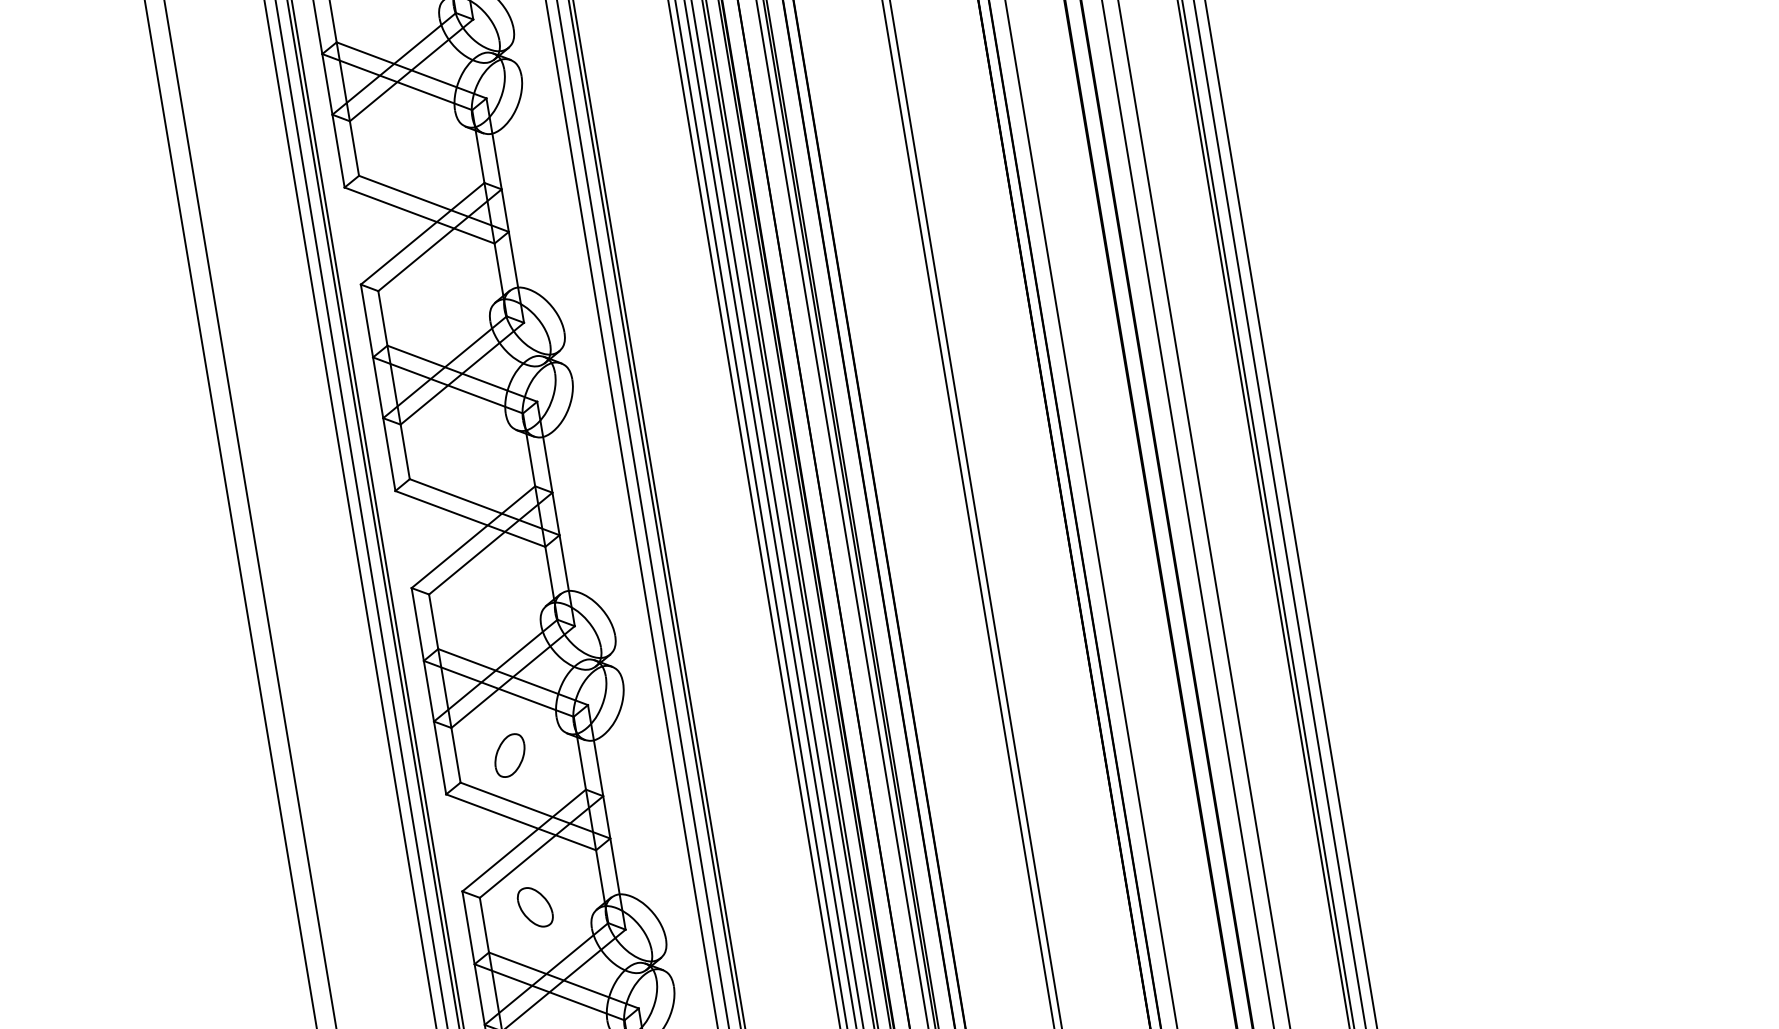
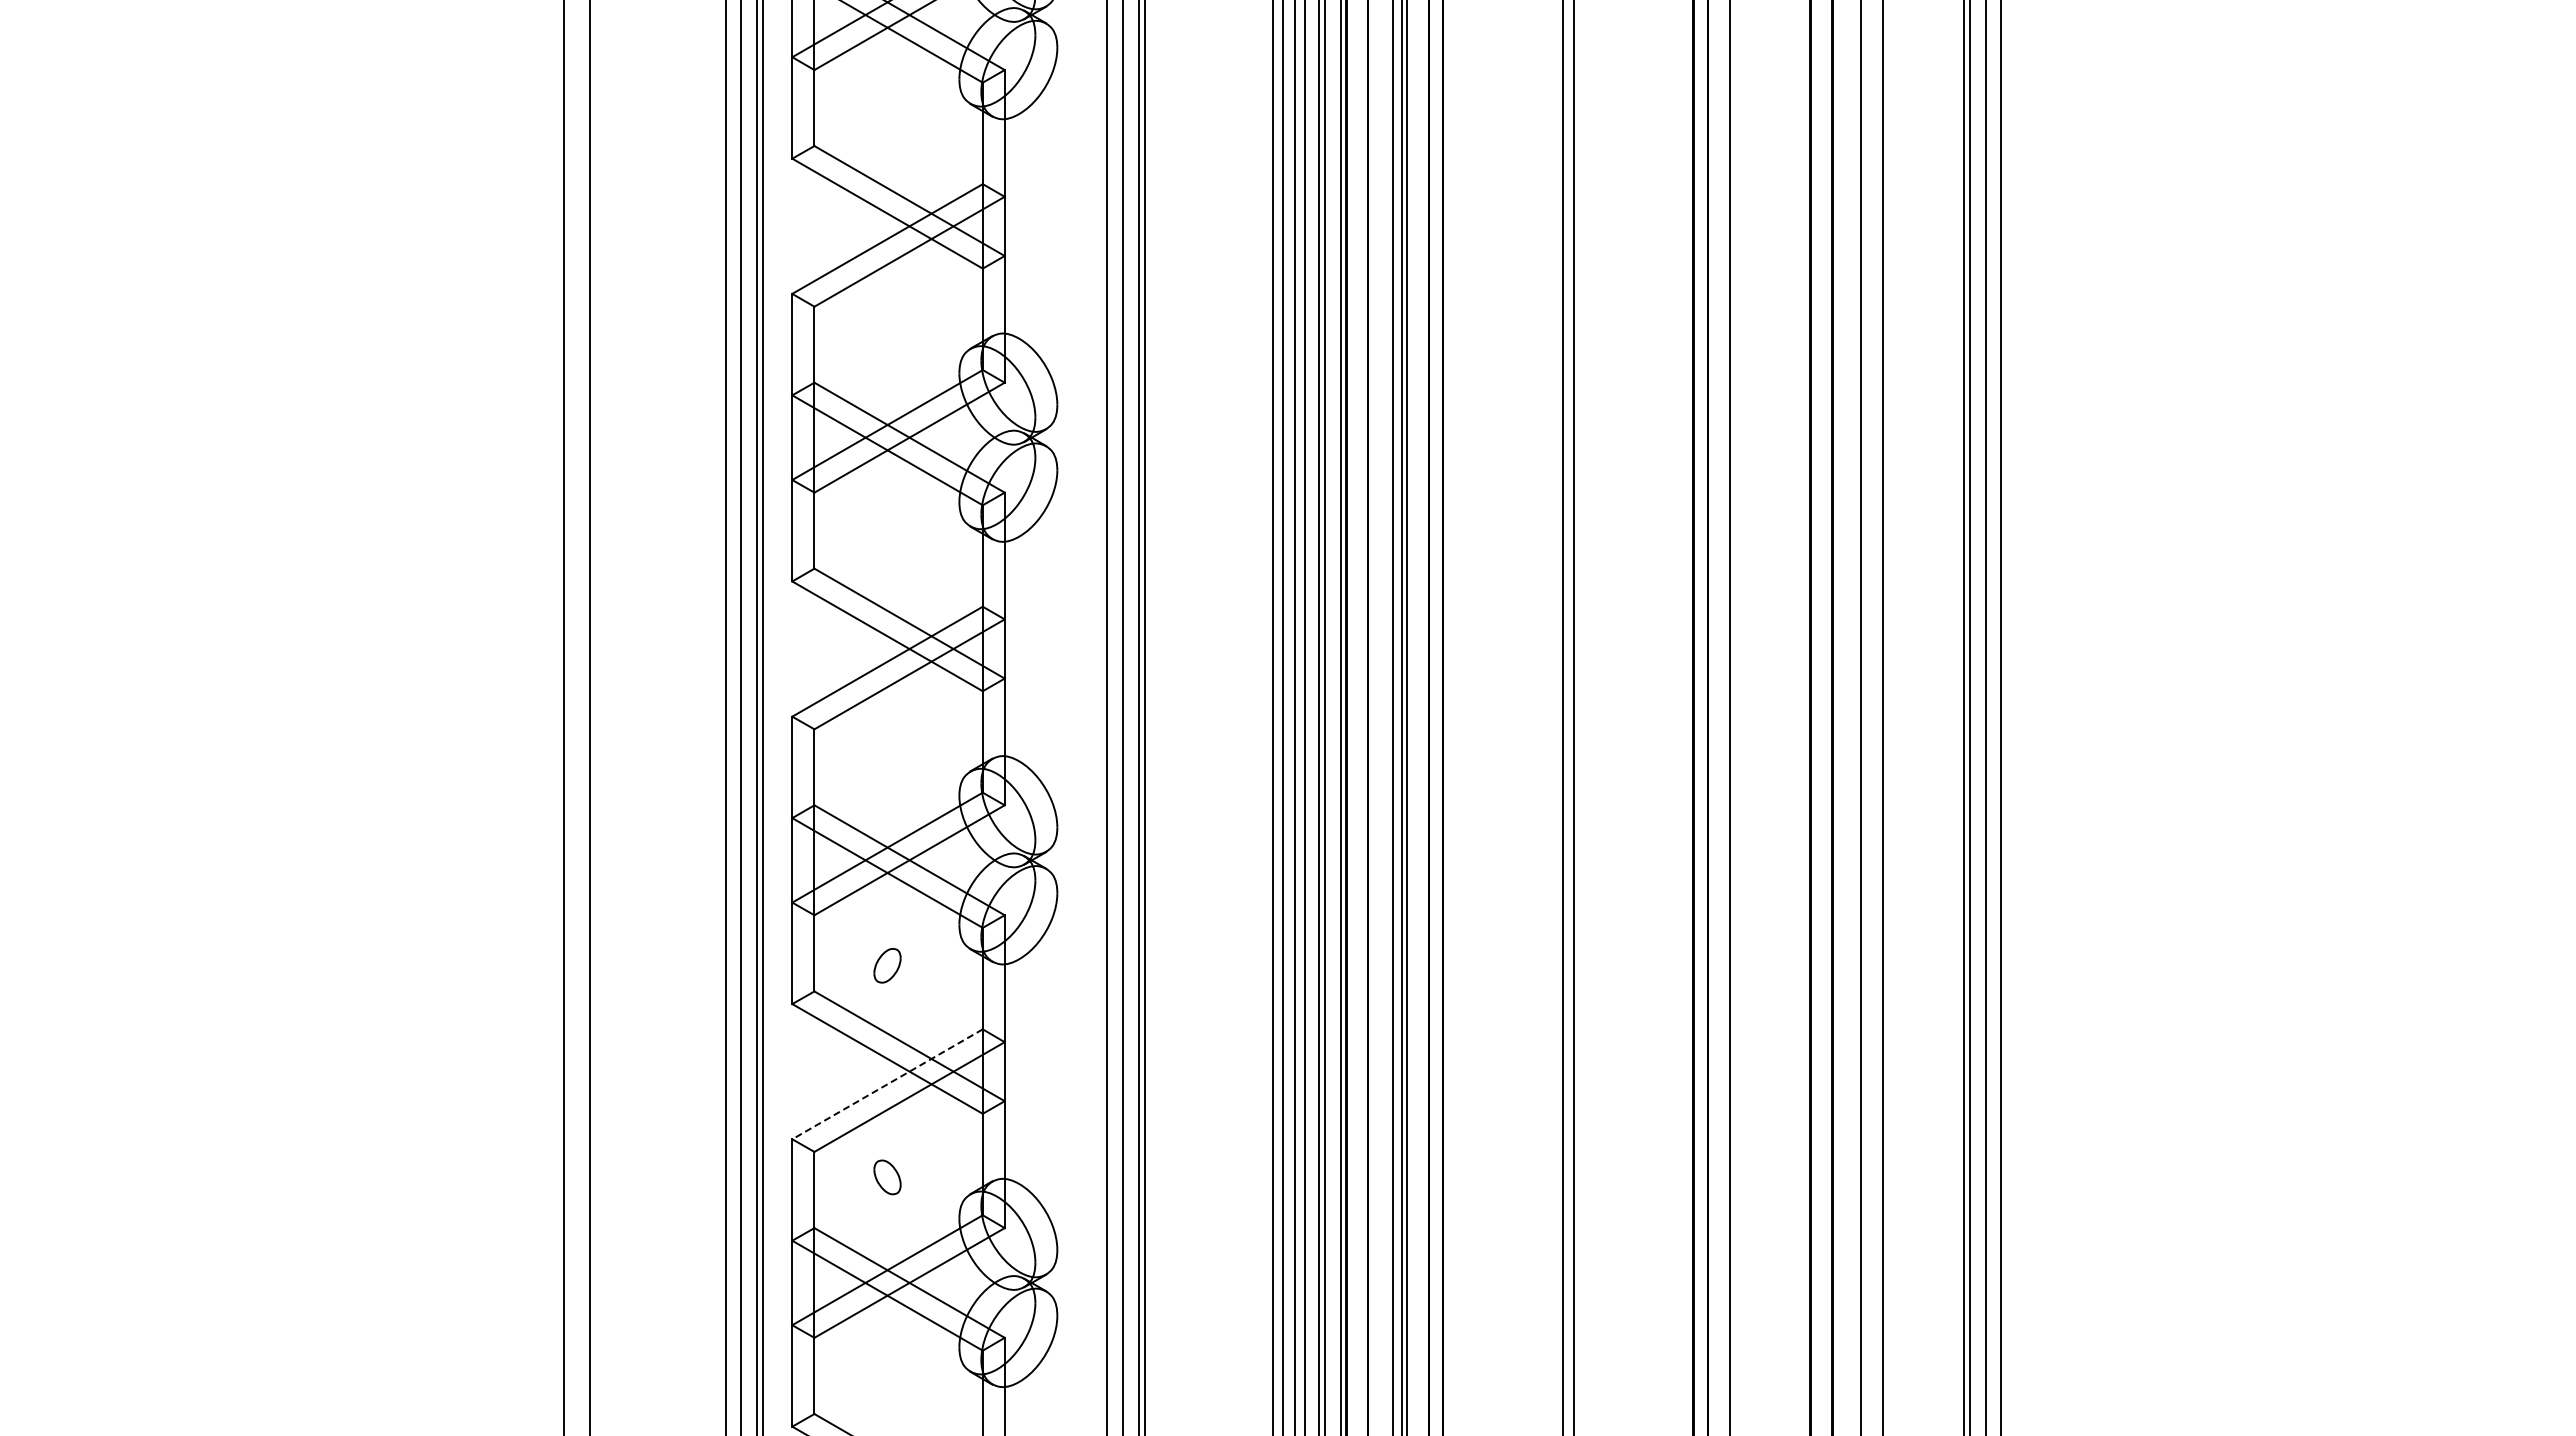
part: (509, 755) -> (887, 965), size x0.6
line: (524, 840) -> (887, 1084), solid -> dashed
part: (535, 907) -> (887, 1177), size x0.6

